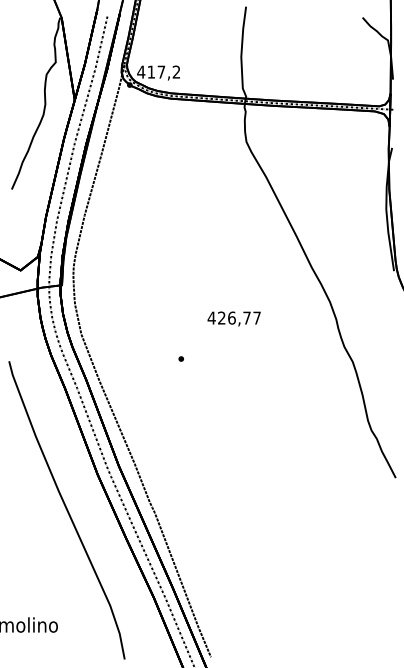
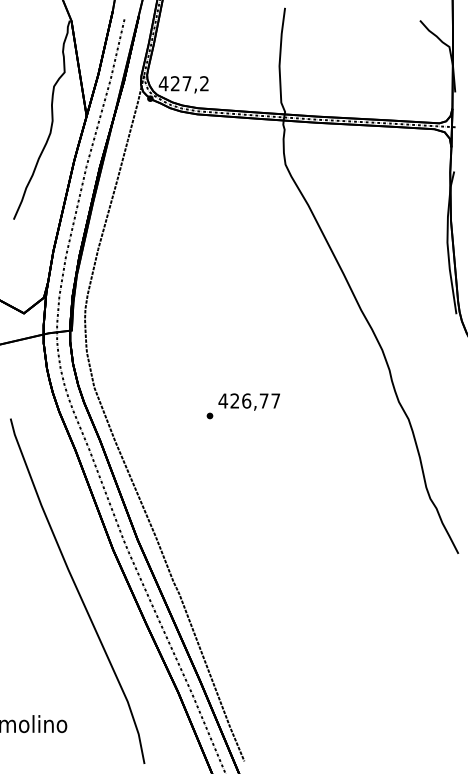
text: (150, 71) -> (174, 82), 417,2 -> 427,2
text: (233, 318) -> (248, 401), moved

